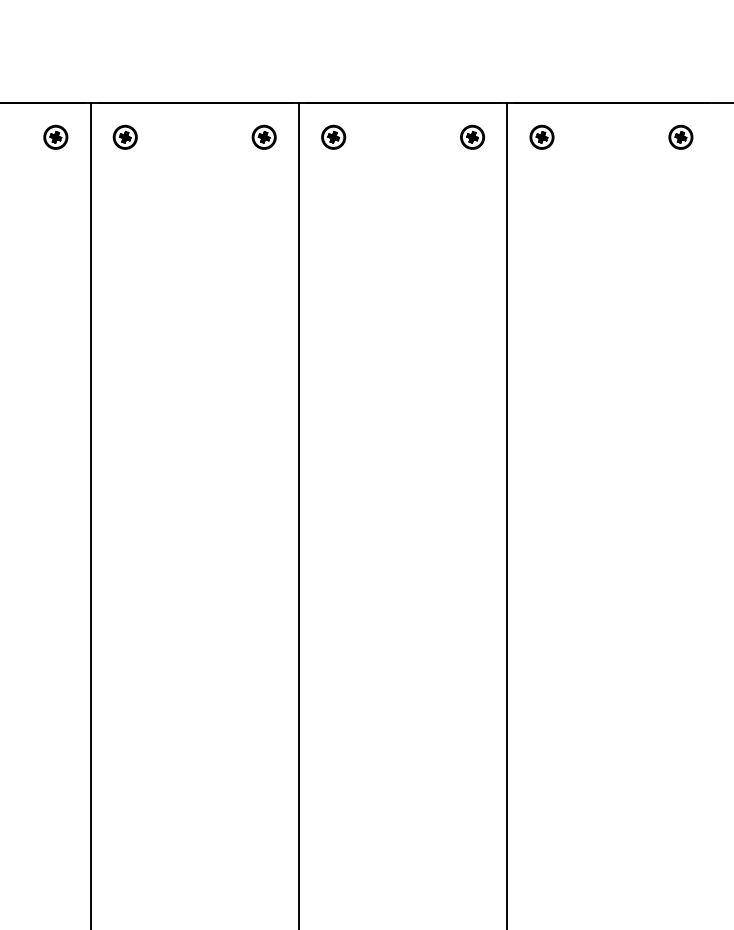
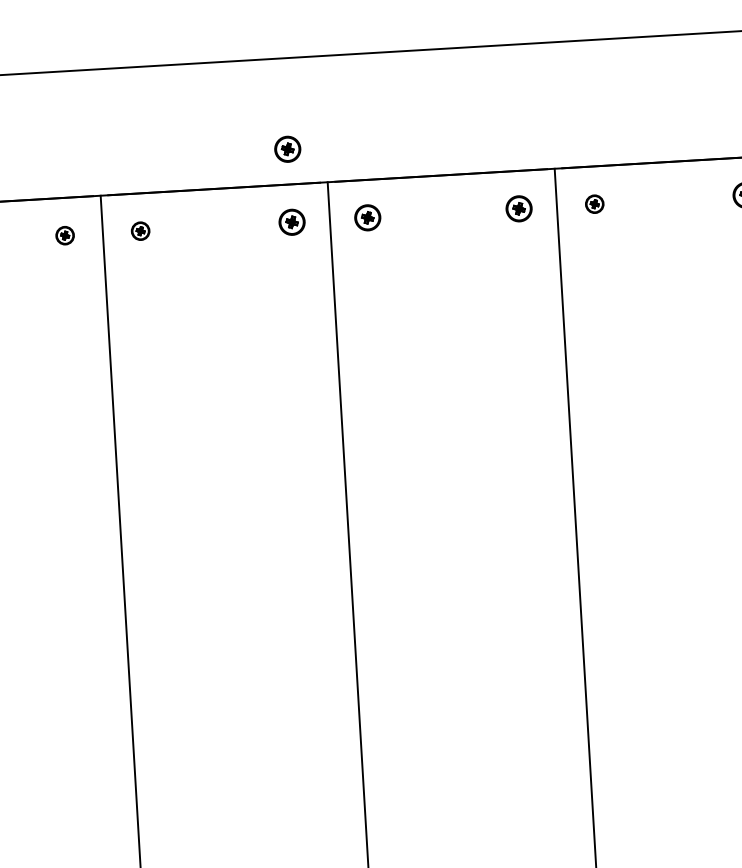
part: (263, 69) -> (286, 148), added
part: (55, 136) -> (64, 234), size x0.7
part: (124, 136) -> (139, 230), size x0.7
part: (541, 136) -> (594, 203), size x0.7

